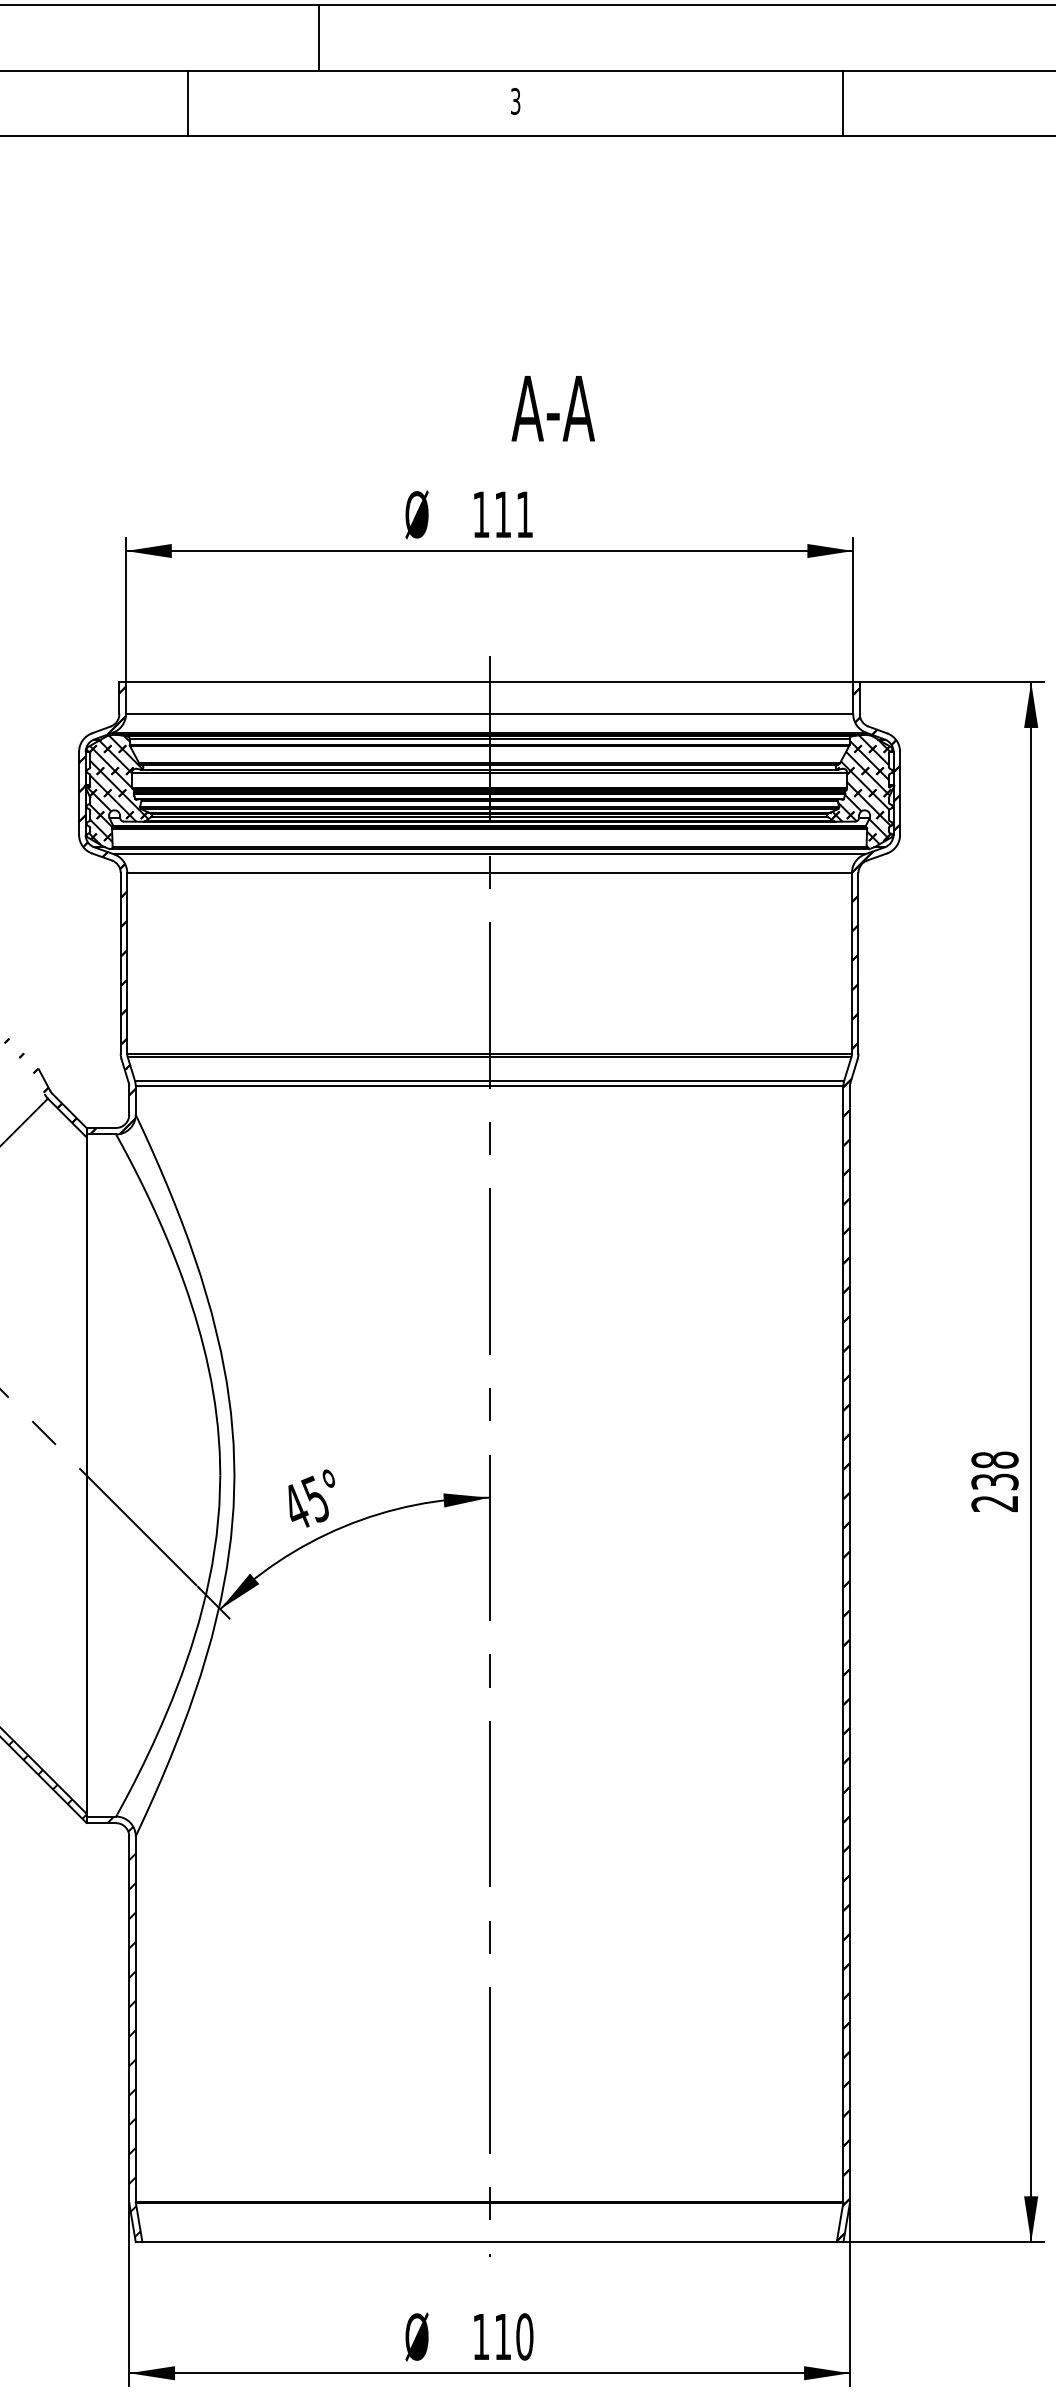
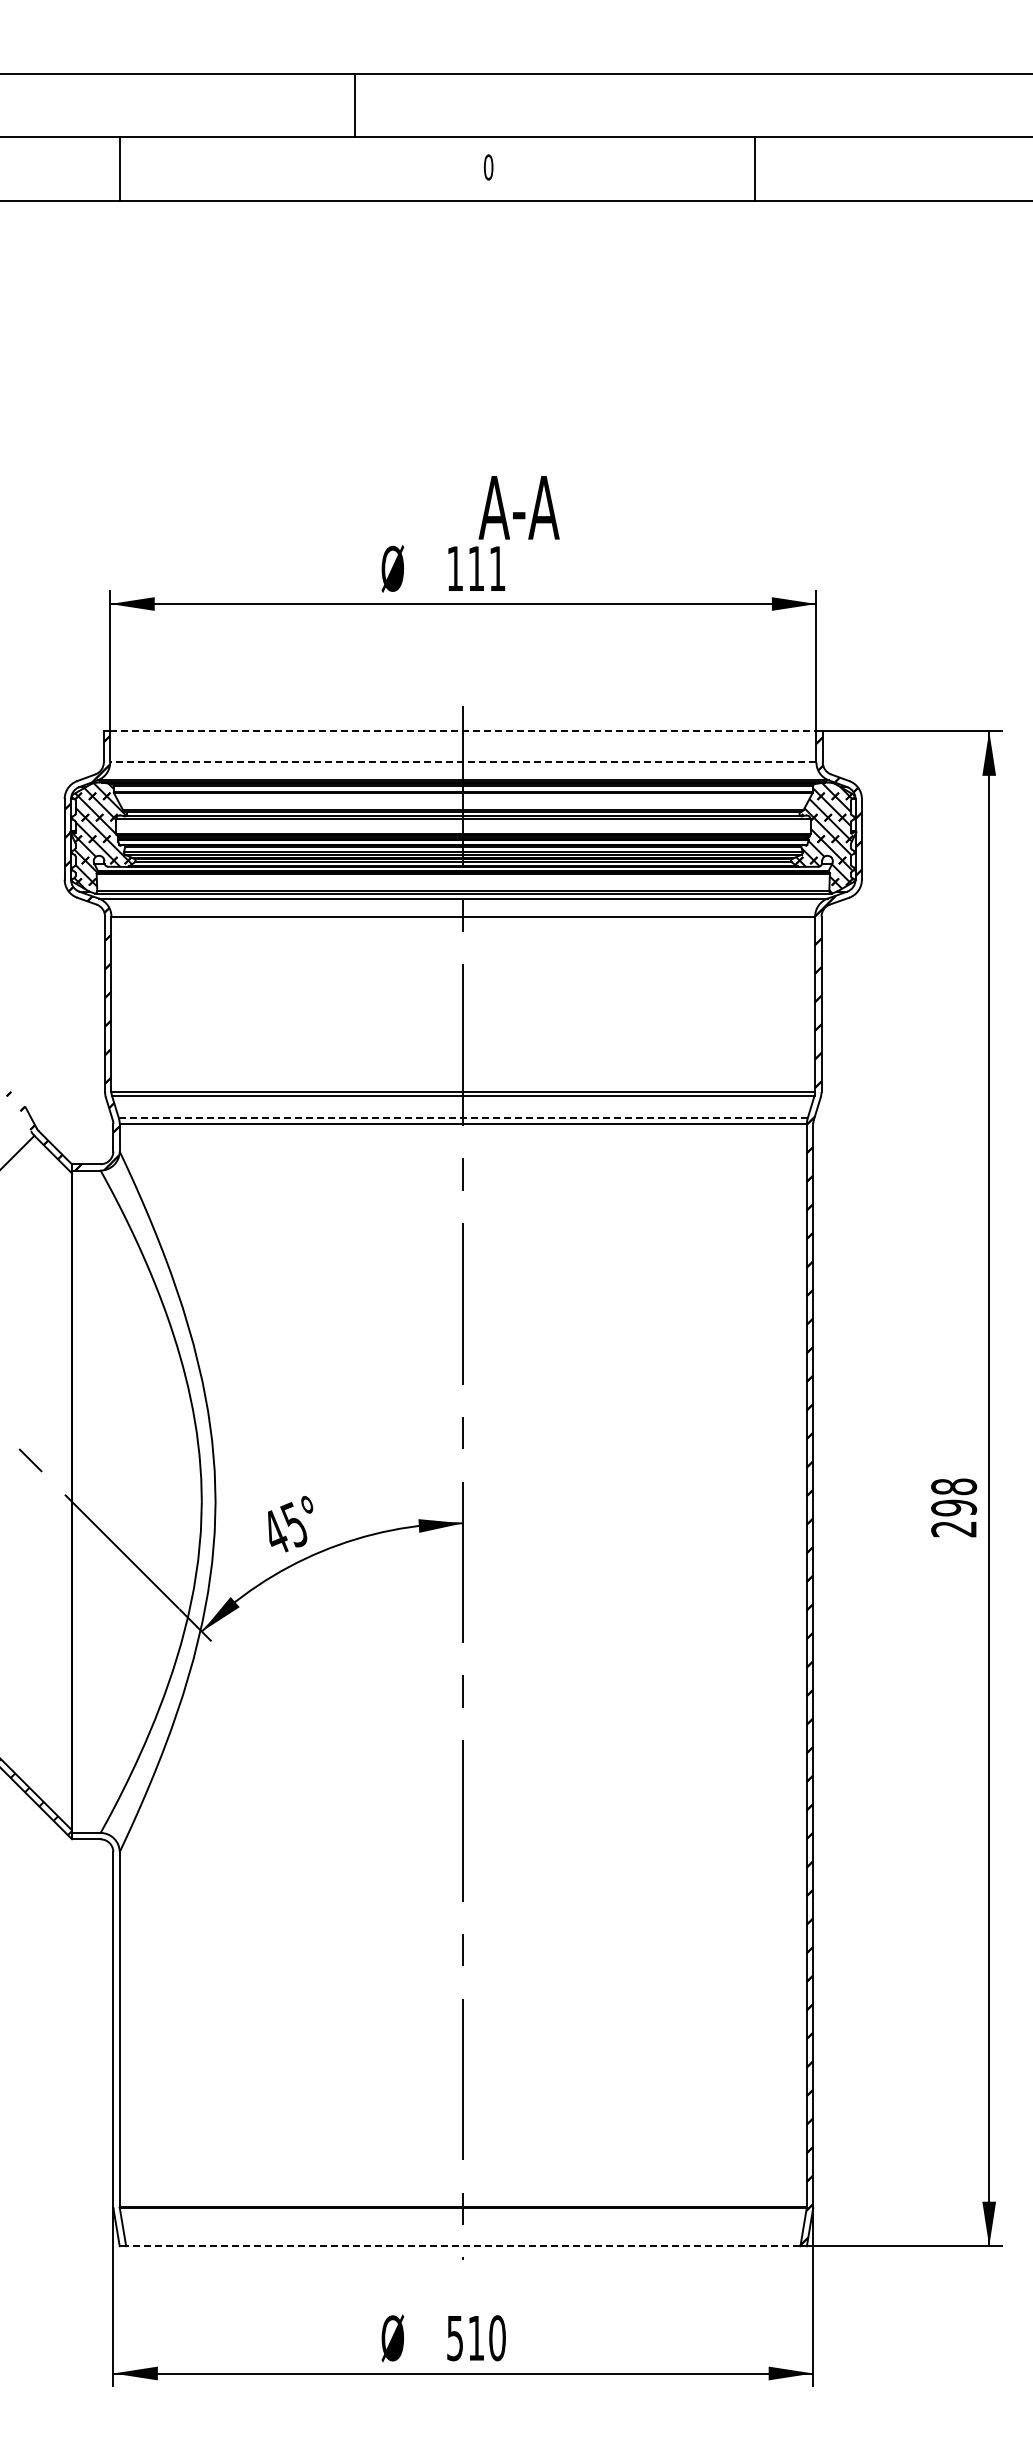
line: (318, 37) -> (354, 105), moved
text: (515, 101) -> (488, 167), 3 -> 0
line: (188, 103) -> (120, 169), moved
line: (843, 103) -> (754, 169), moved
text: (552, 408) -> (518, 507), moved
line: (489, 682) -> (463, 731), solid -> dashed
line: (488, 714) -> (462, 762), solid -> dashed
line: (488, 1080) -> (462, 1118), solid -> dashed
text: (994, 1481) -> (953, 1507), 238 -> 298
hatch: (124, 2026) -> (108, 2036), removed
line: (488, 2242) -> (462, 2246), solid -> dashed
text: (480, 2337) -> (454, 2338), 110 -> 510

